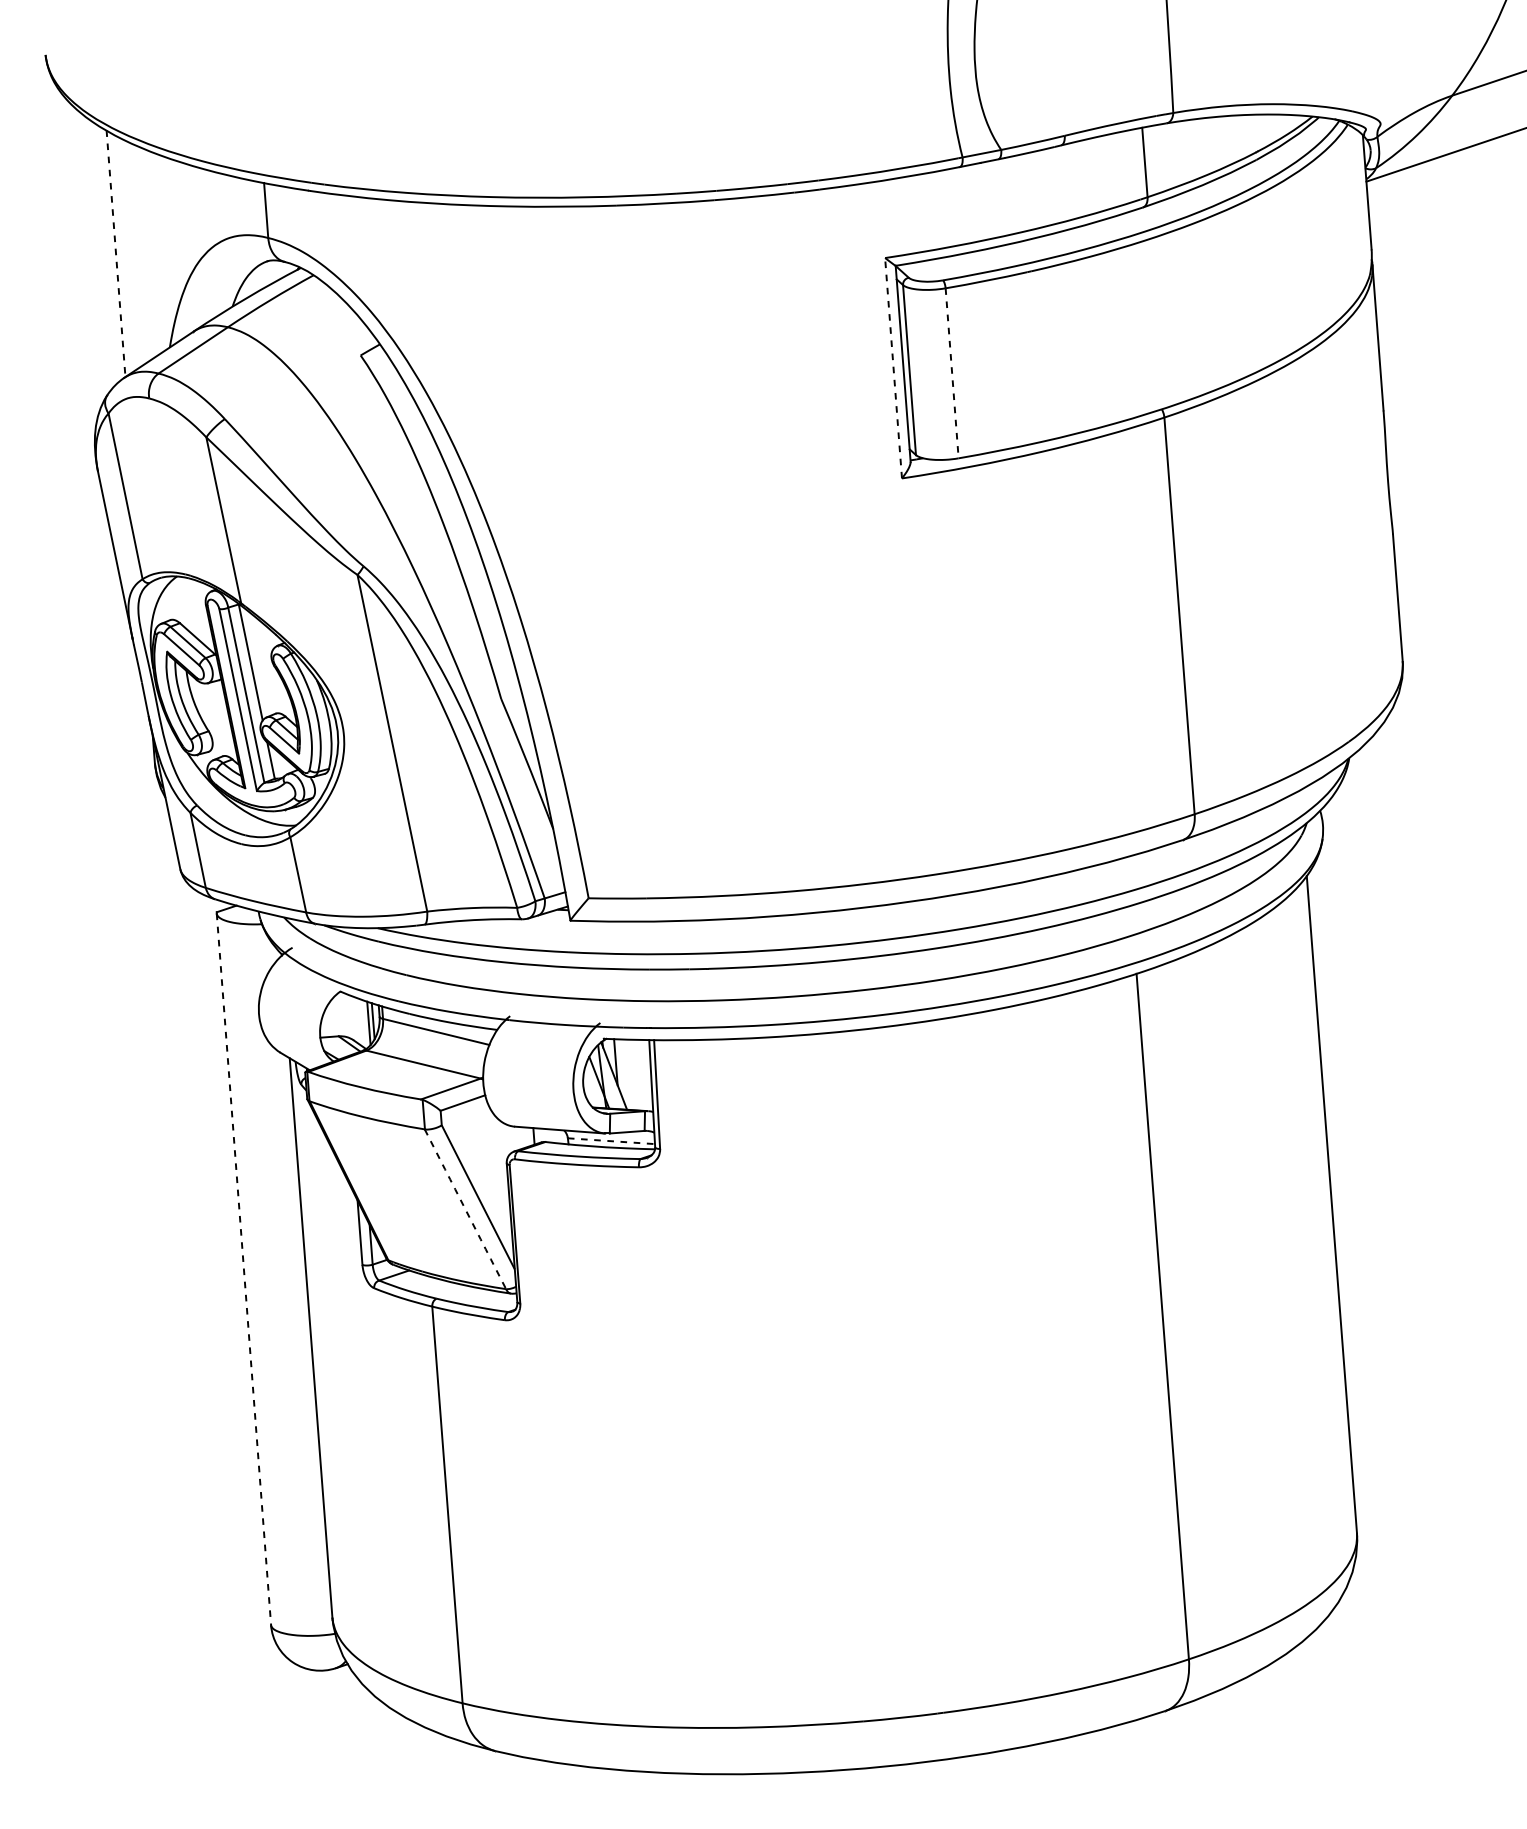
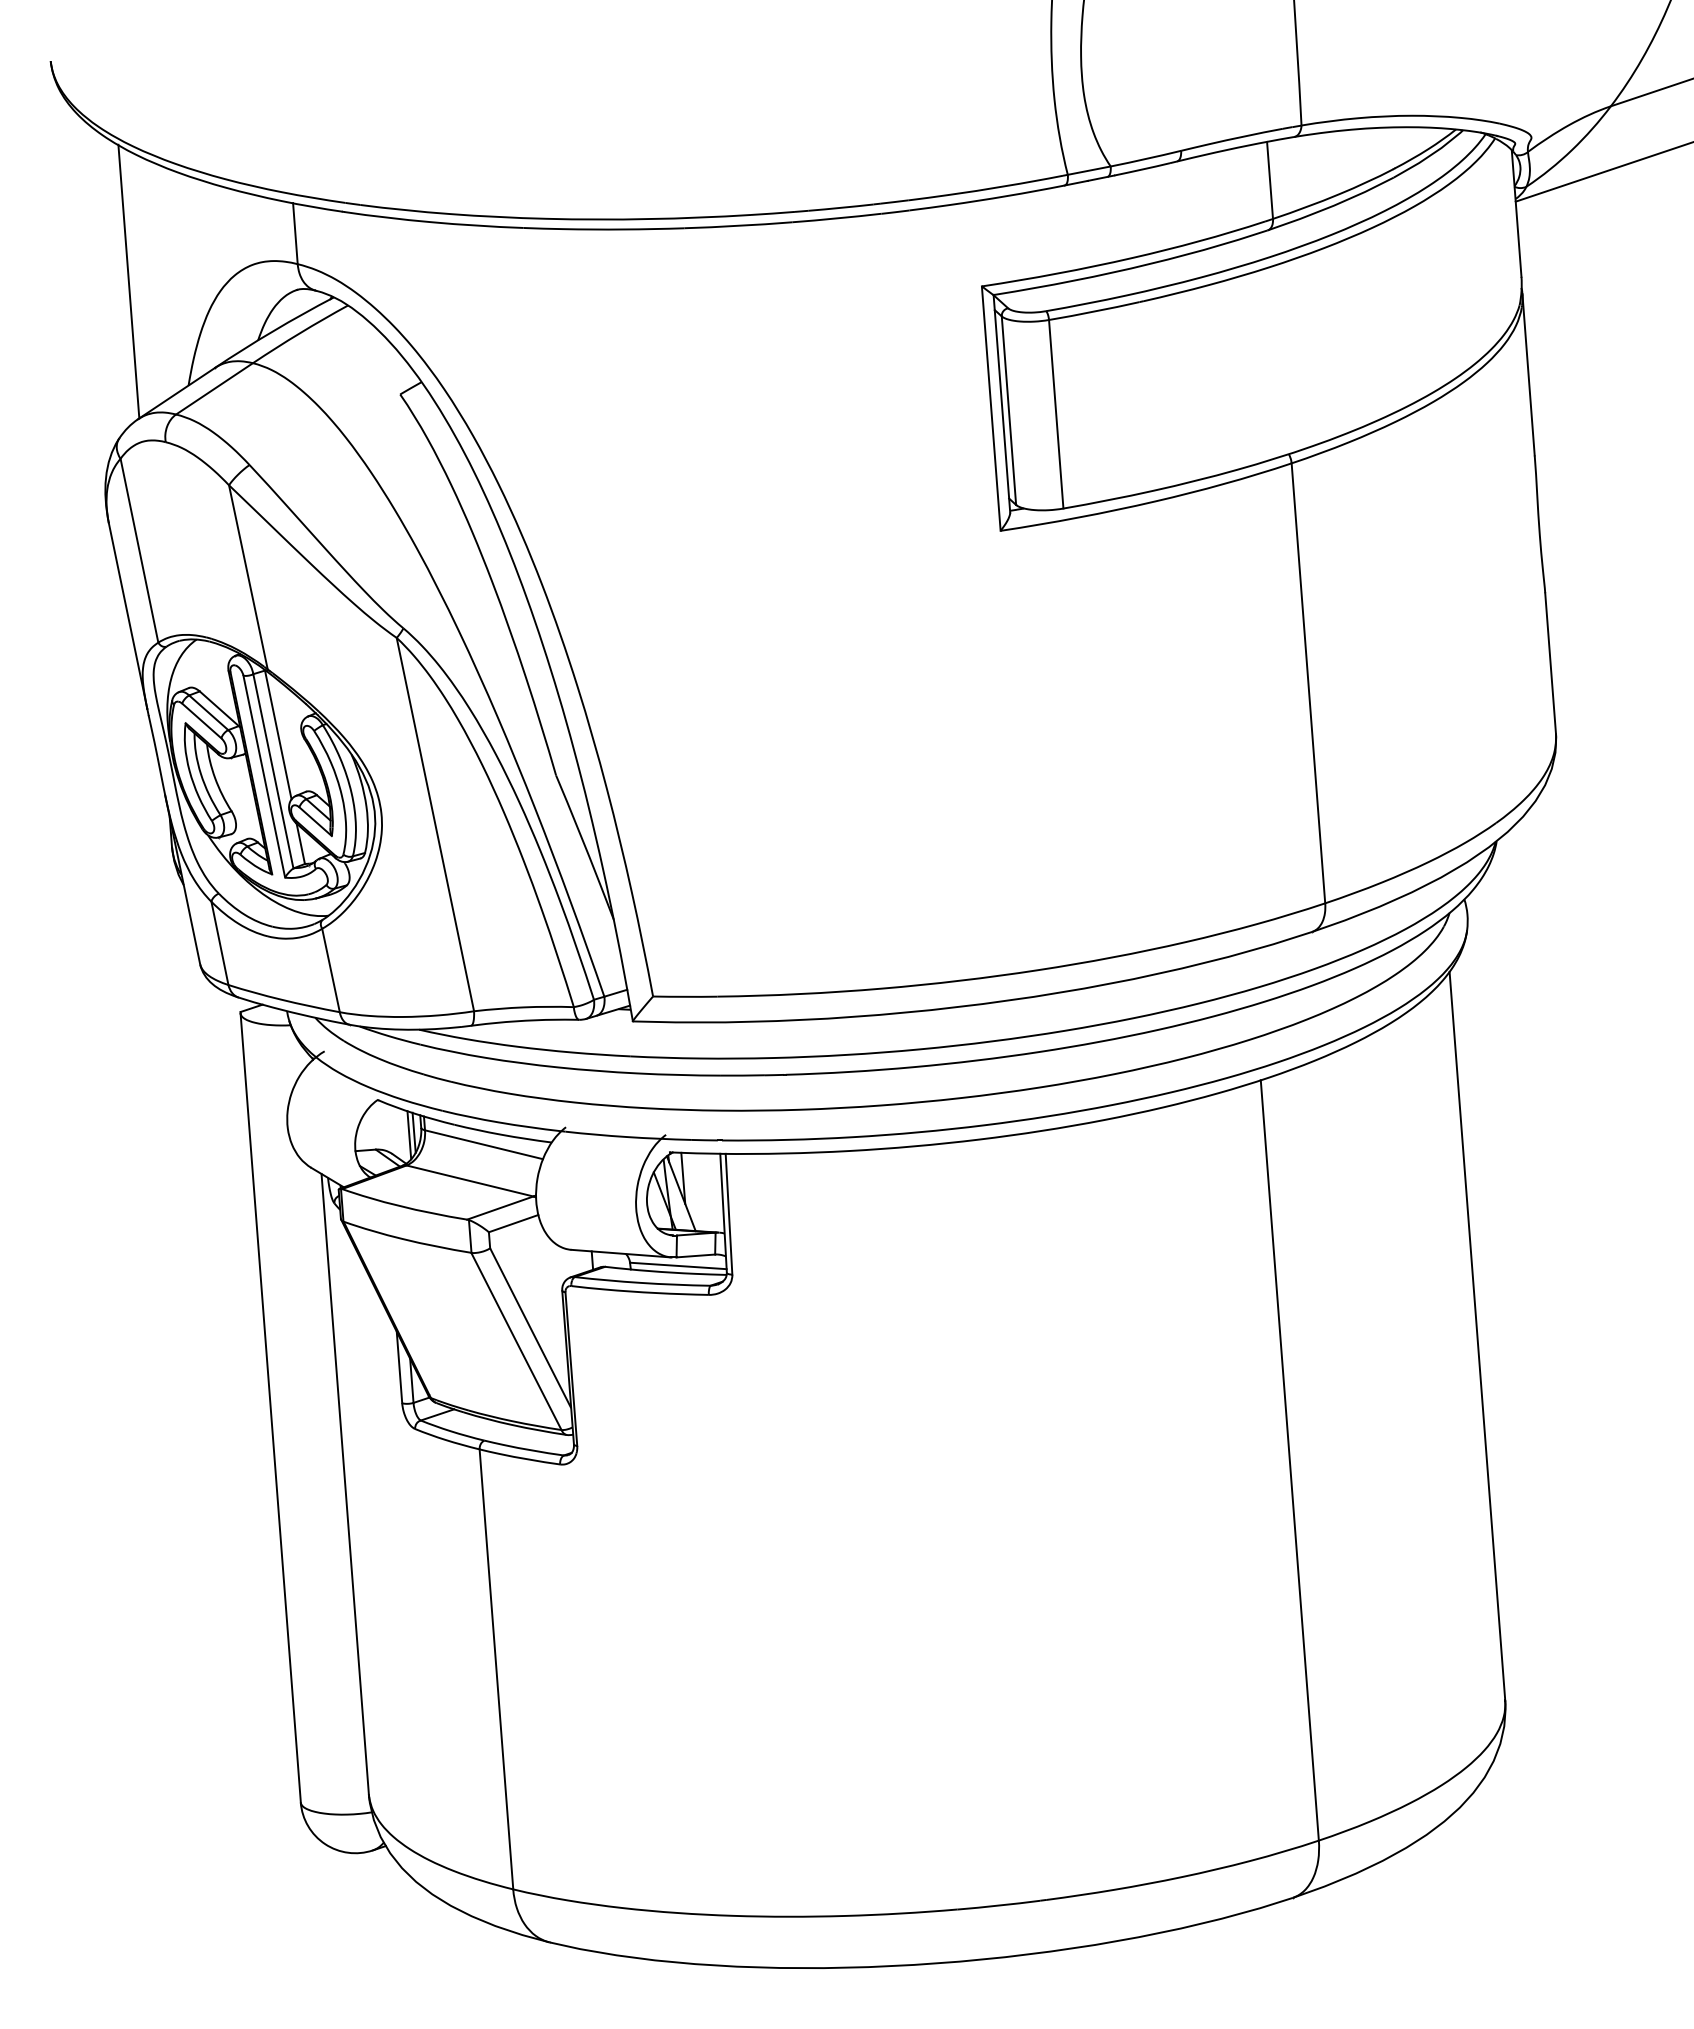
line: (115, 254) -> (128, 282), dashed -> solid
line: (893, 368) -> (991, 408), dashed -> solid
line: (952, 373) -> (1056, 414), dashed -> solid
line: (611, 1140) -> (678, 1265), dashed -> solid
arc: (465, 1209) -> (516, 1341), dashed -> solid
line: (243, 1269) -> (270, 1408), dashed -> solid

